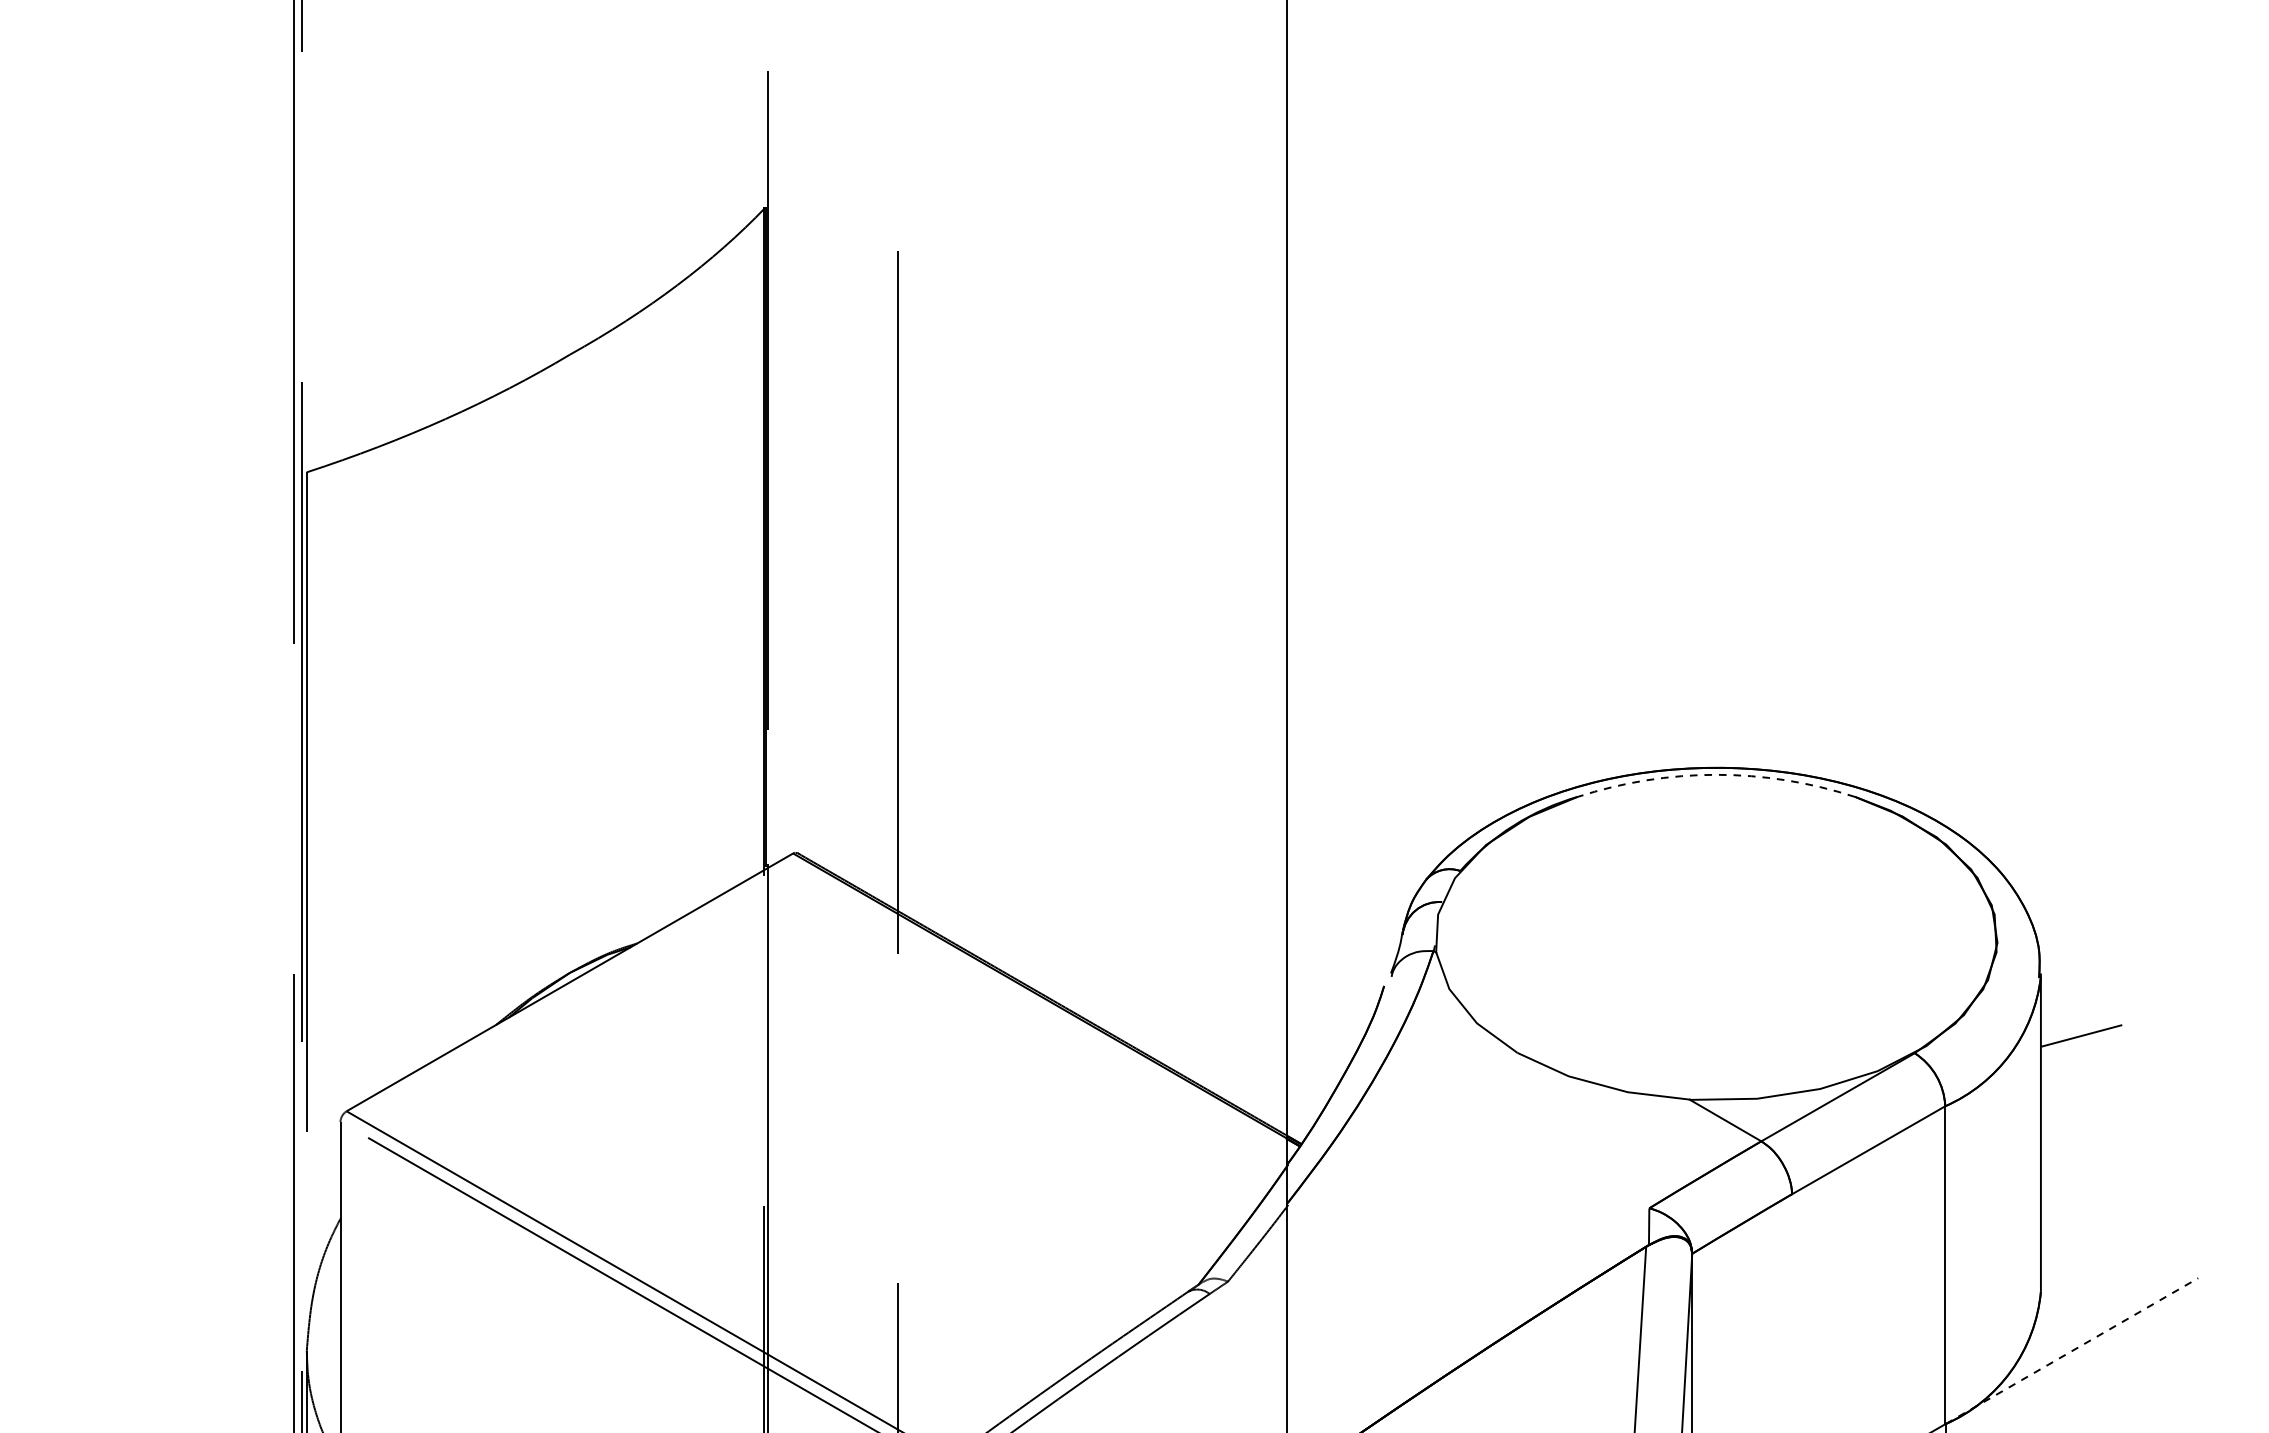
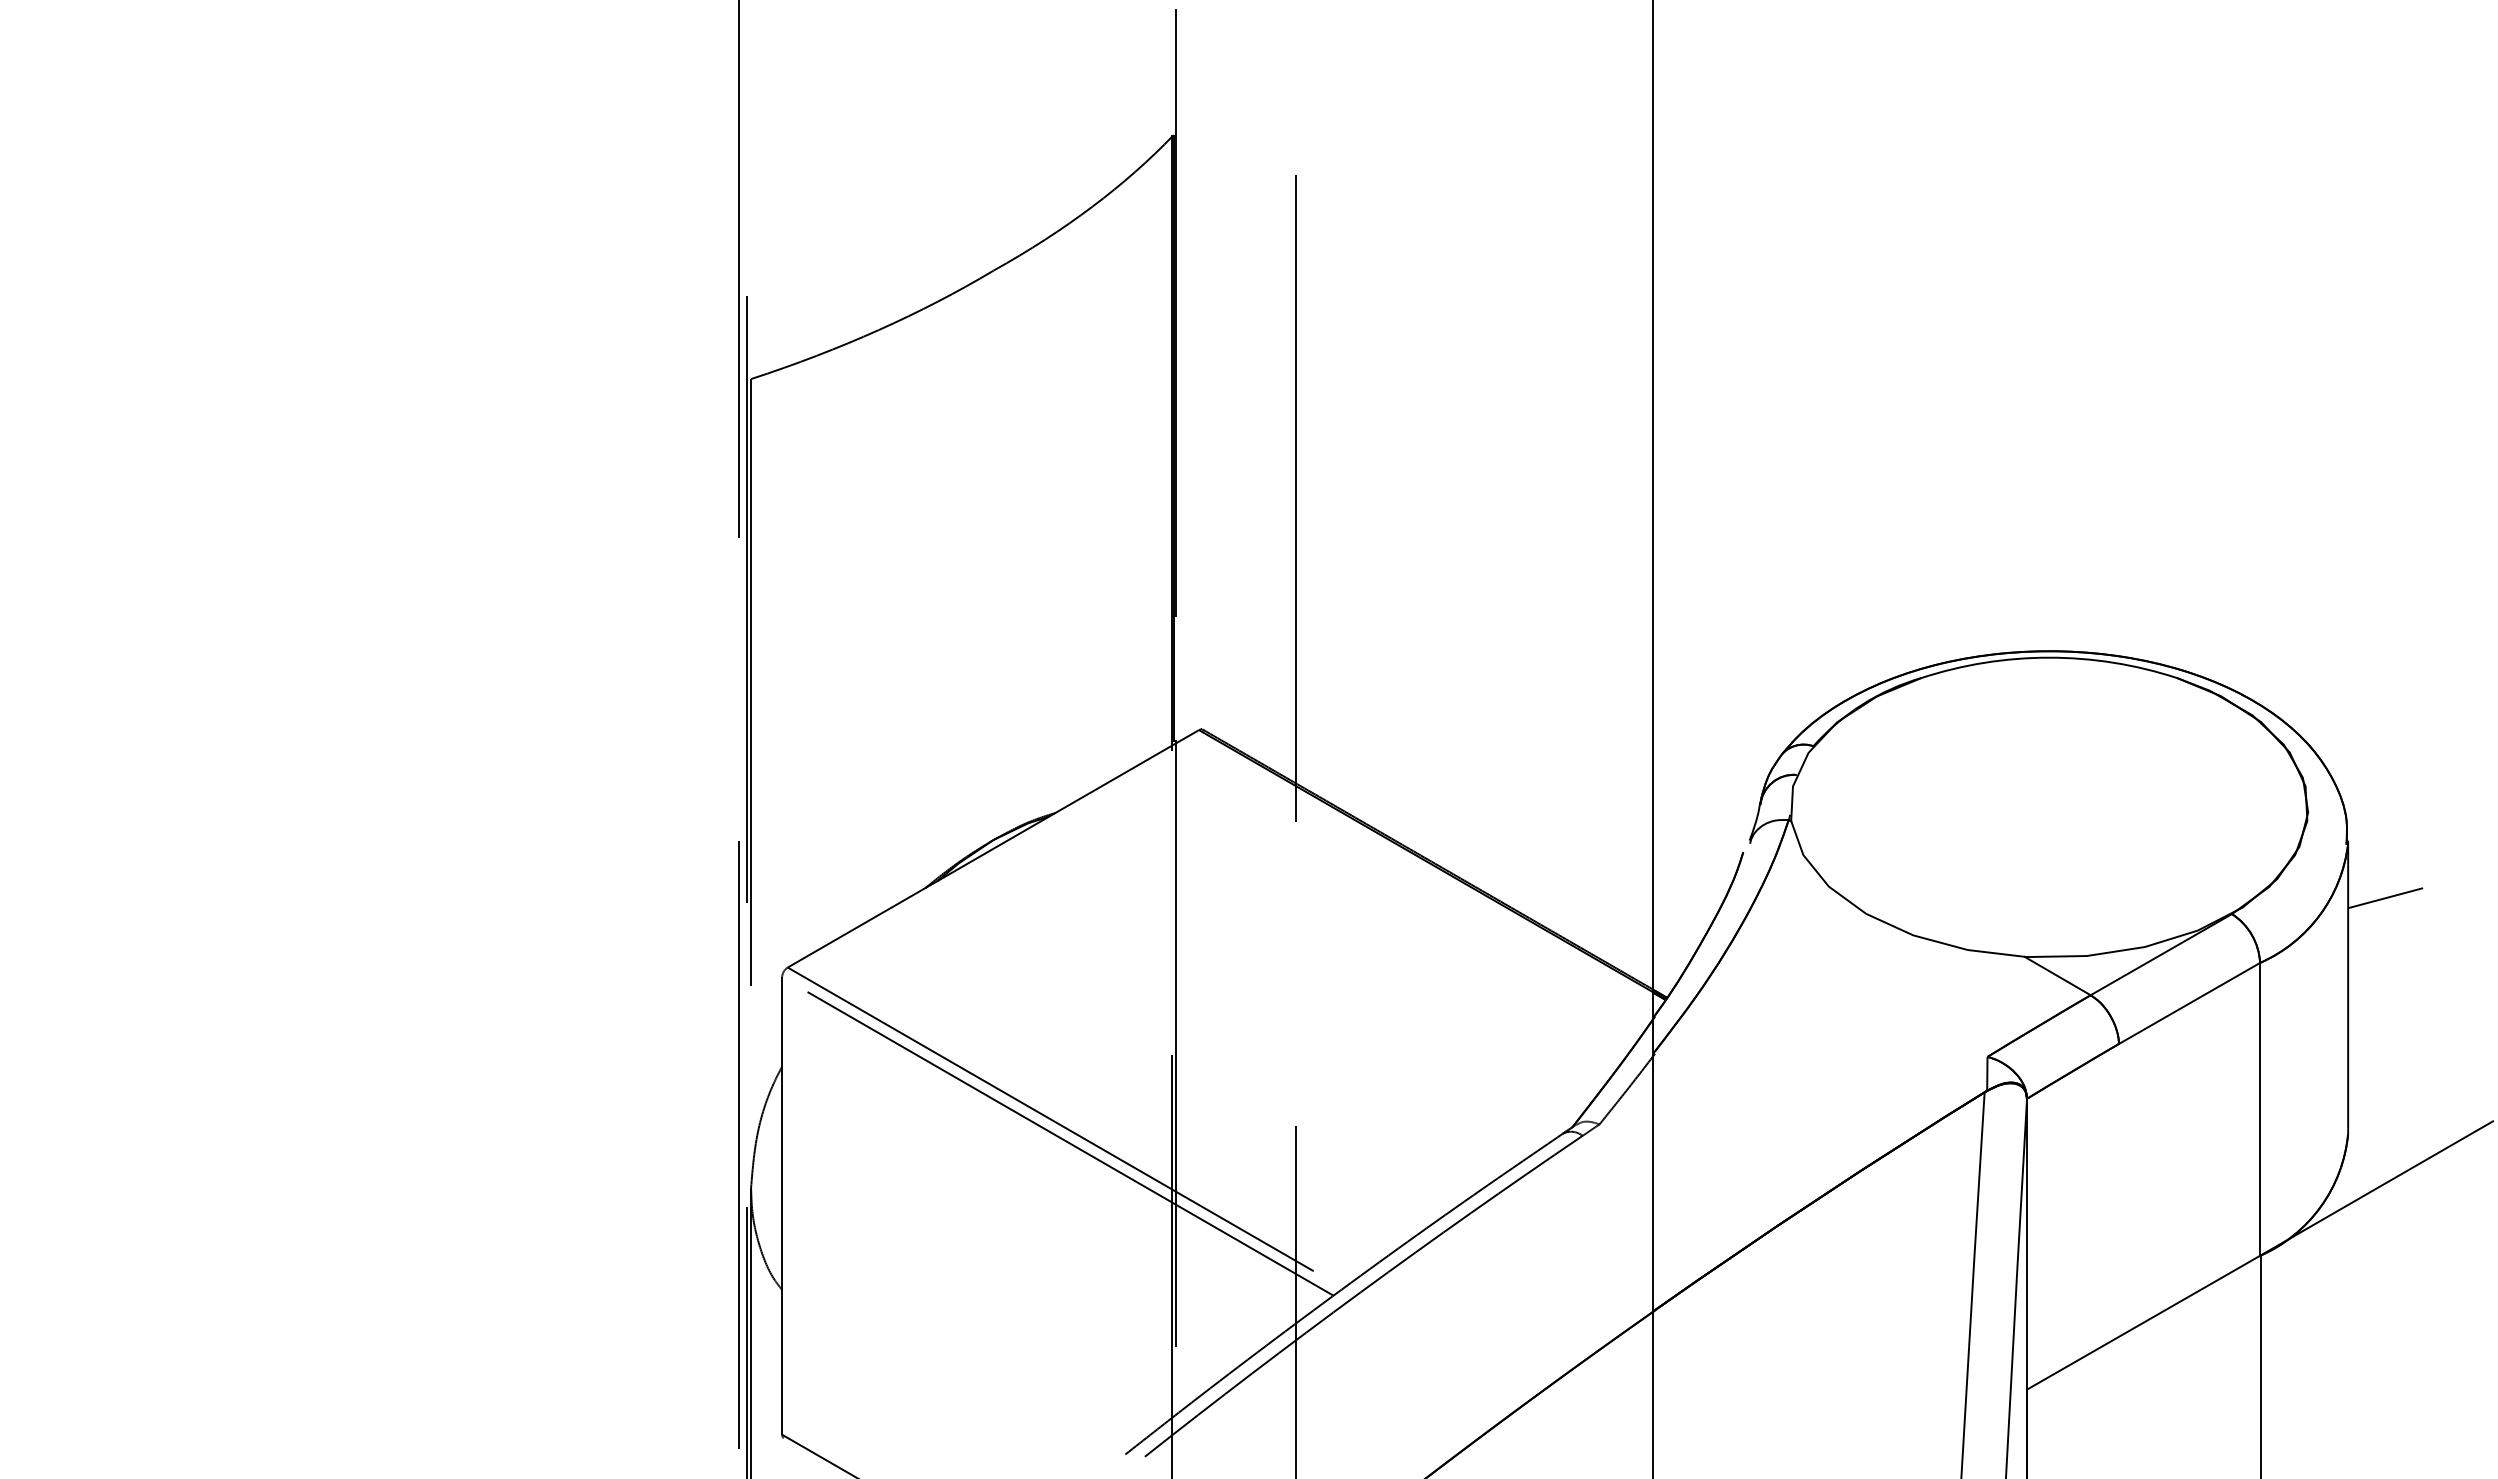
arc: (1716, 774) -> (2049, 657), dashed -> solid
line: (2072, 1351) -> (2377, 1188), dashed -> solid

